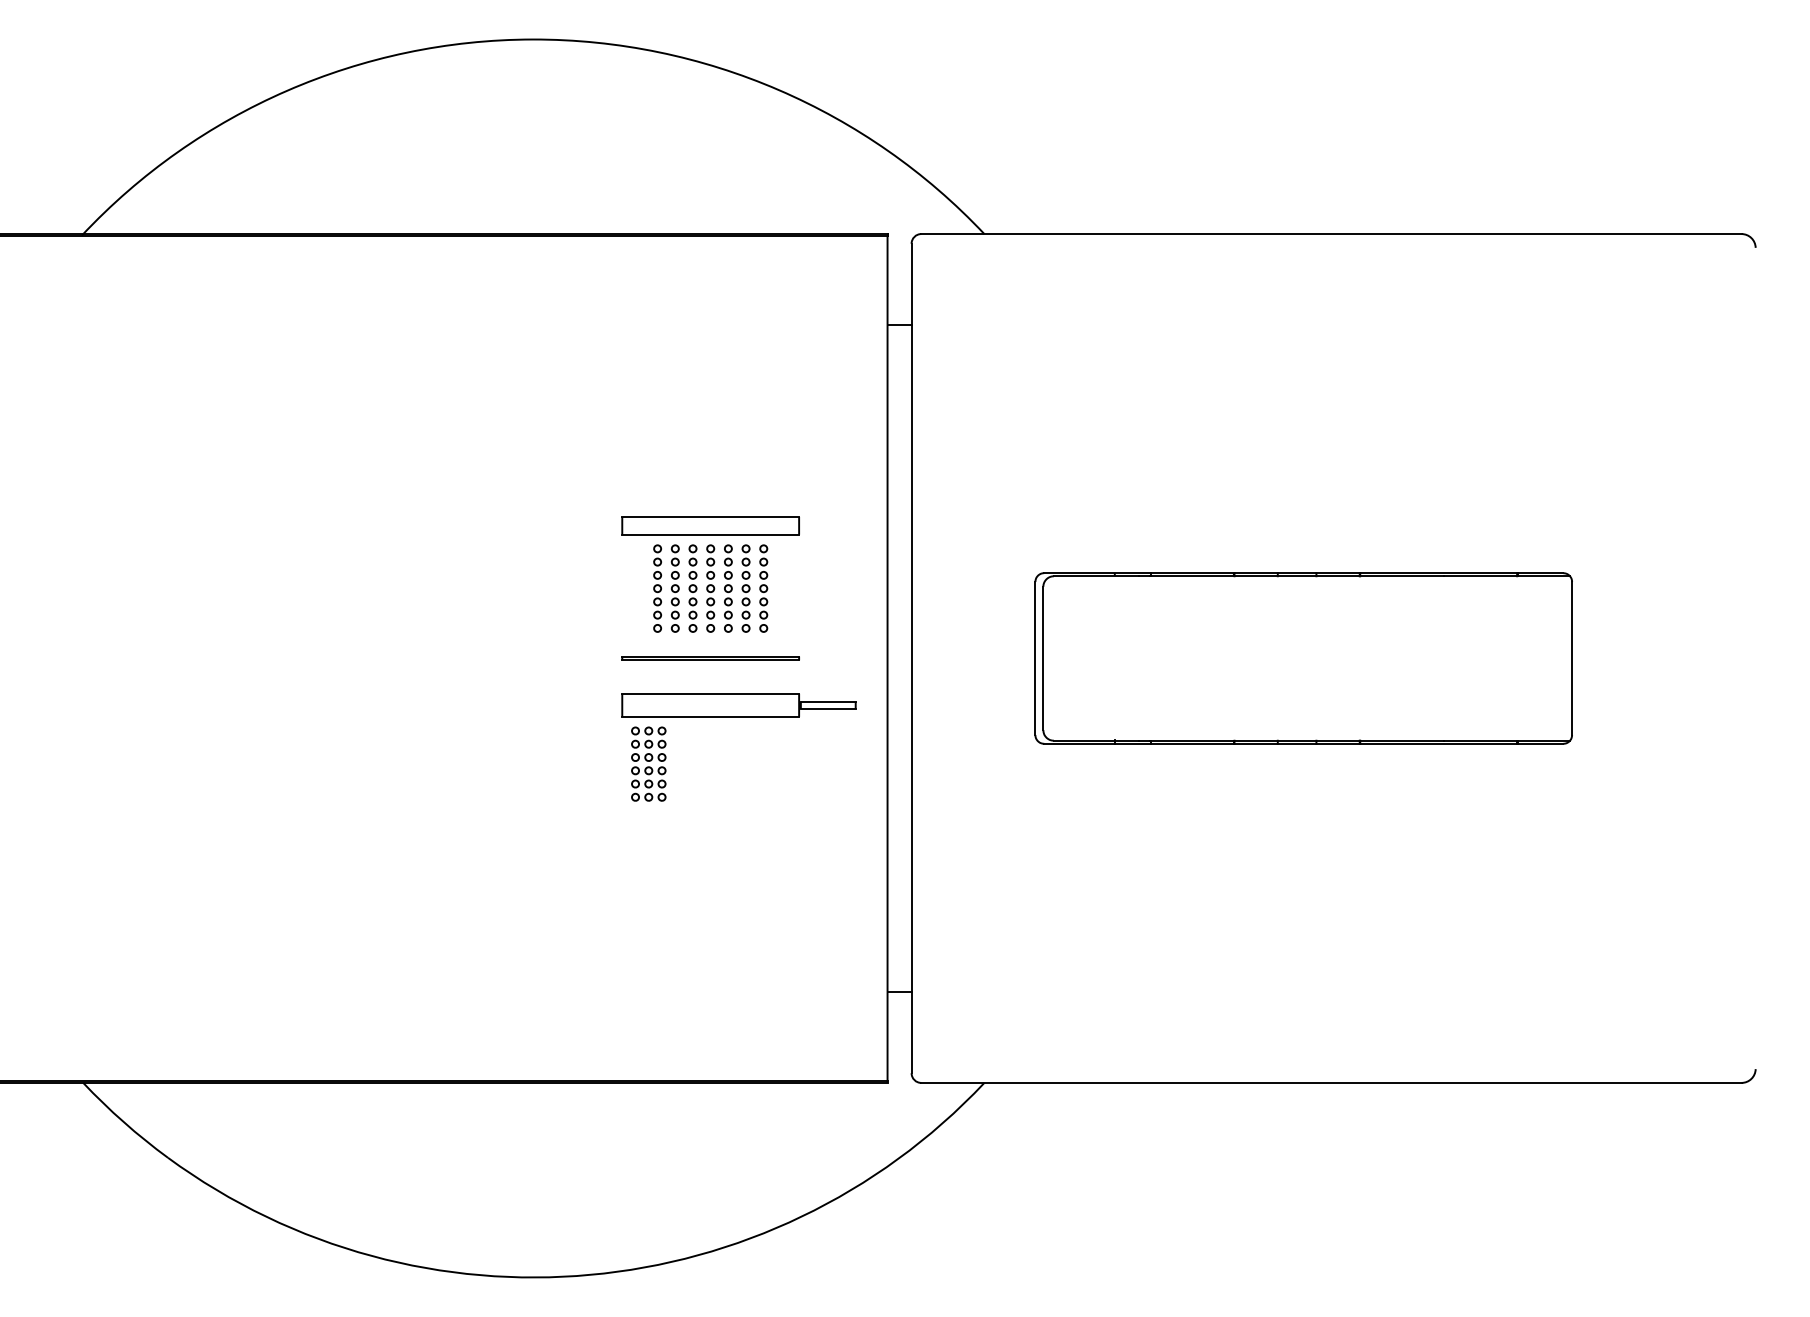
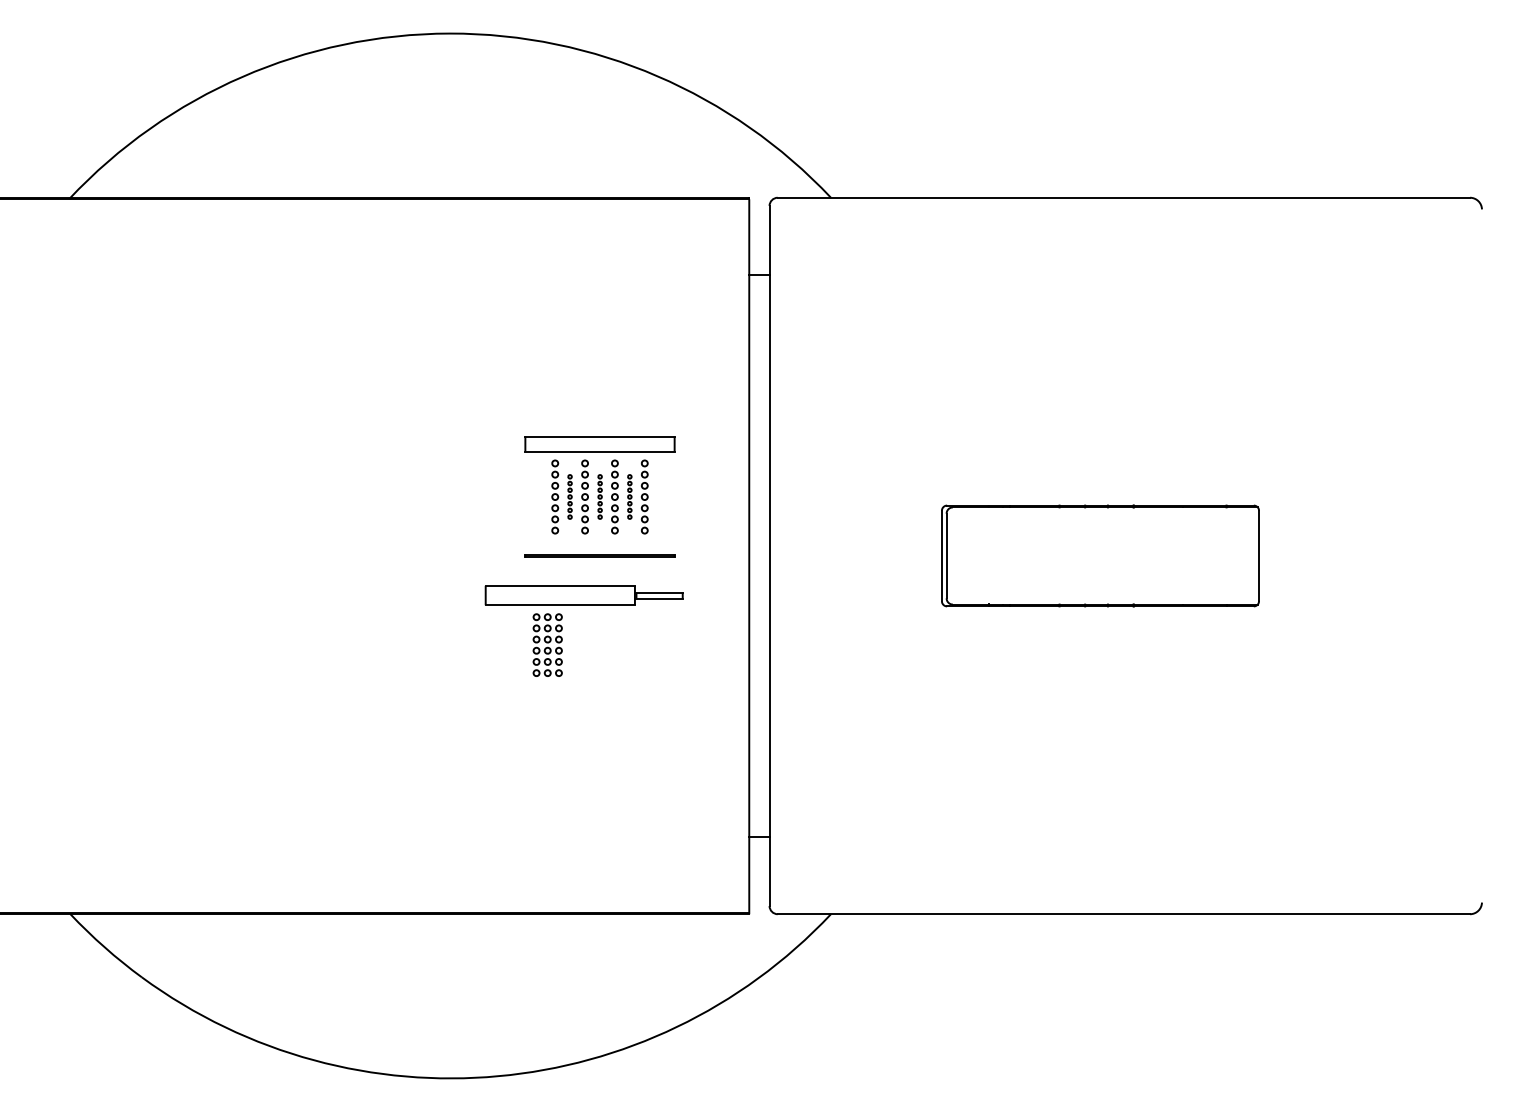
part: (674, 588) -> (569, 496), size x0.6
part: (710, 588) -> (599, 496), size x0.6
part: (745, 588) -> (629, 496), size x0.6
part: (1303, 658) -> (1100, 556), size x0.7
part: (738, 705) -> (583, 595), moved

